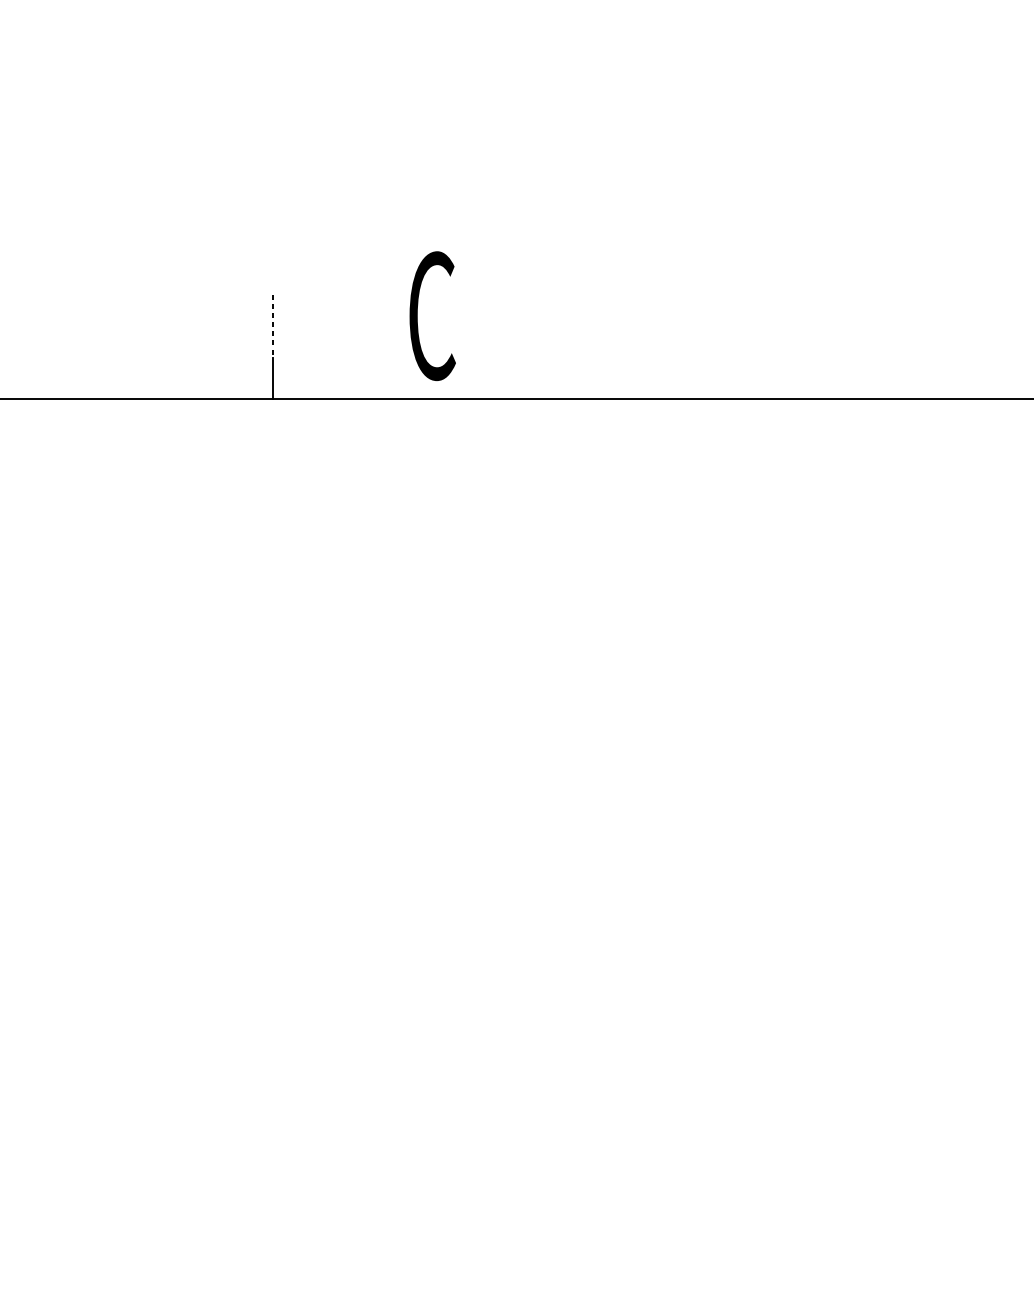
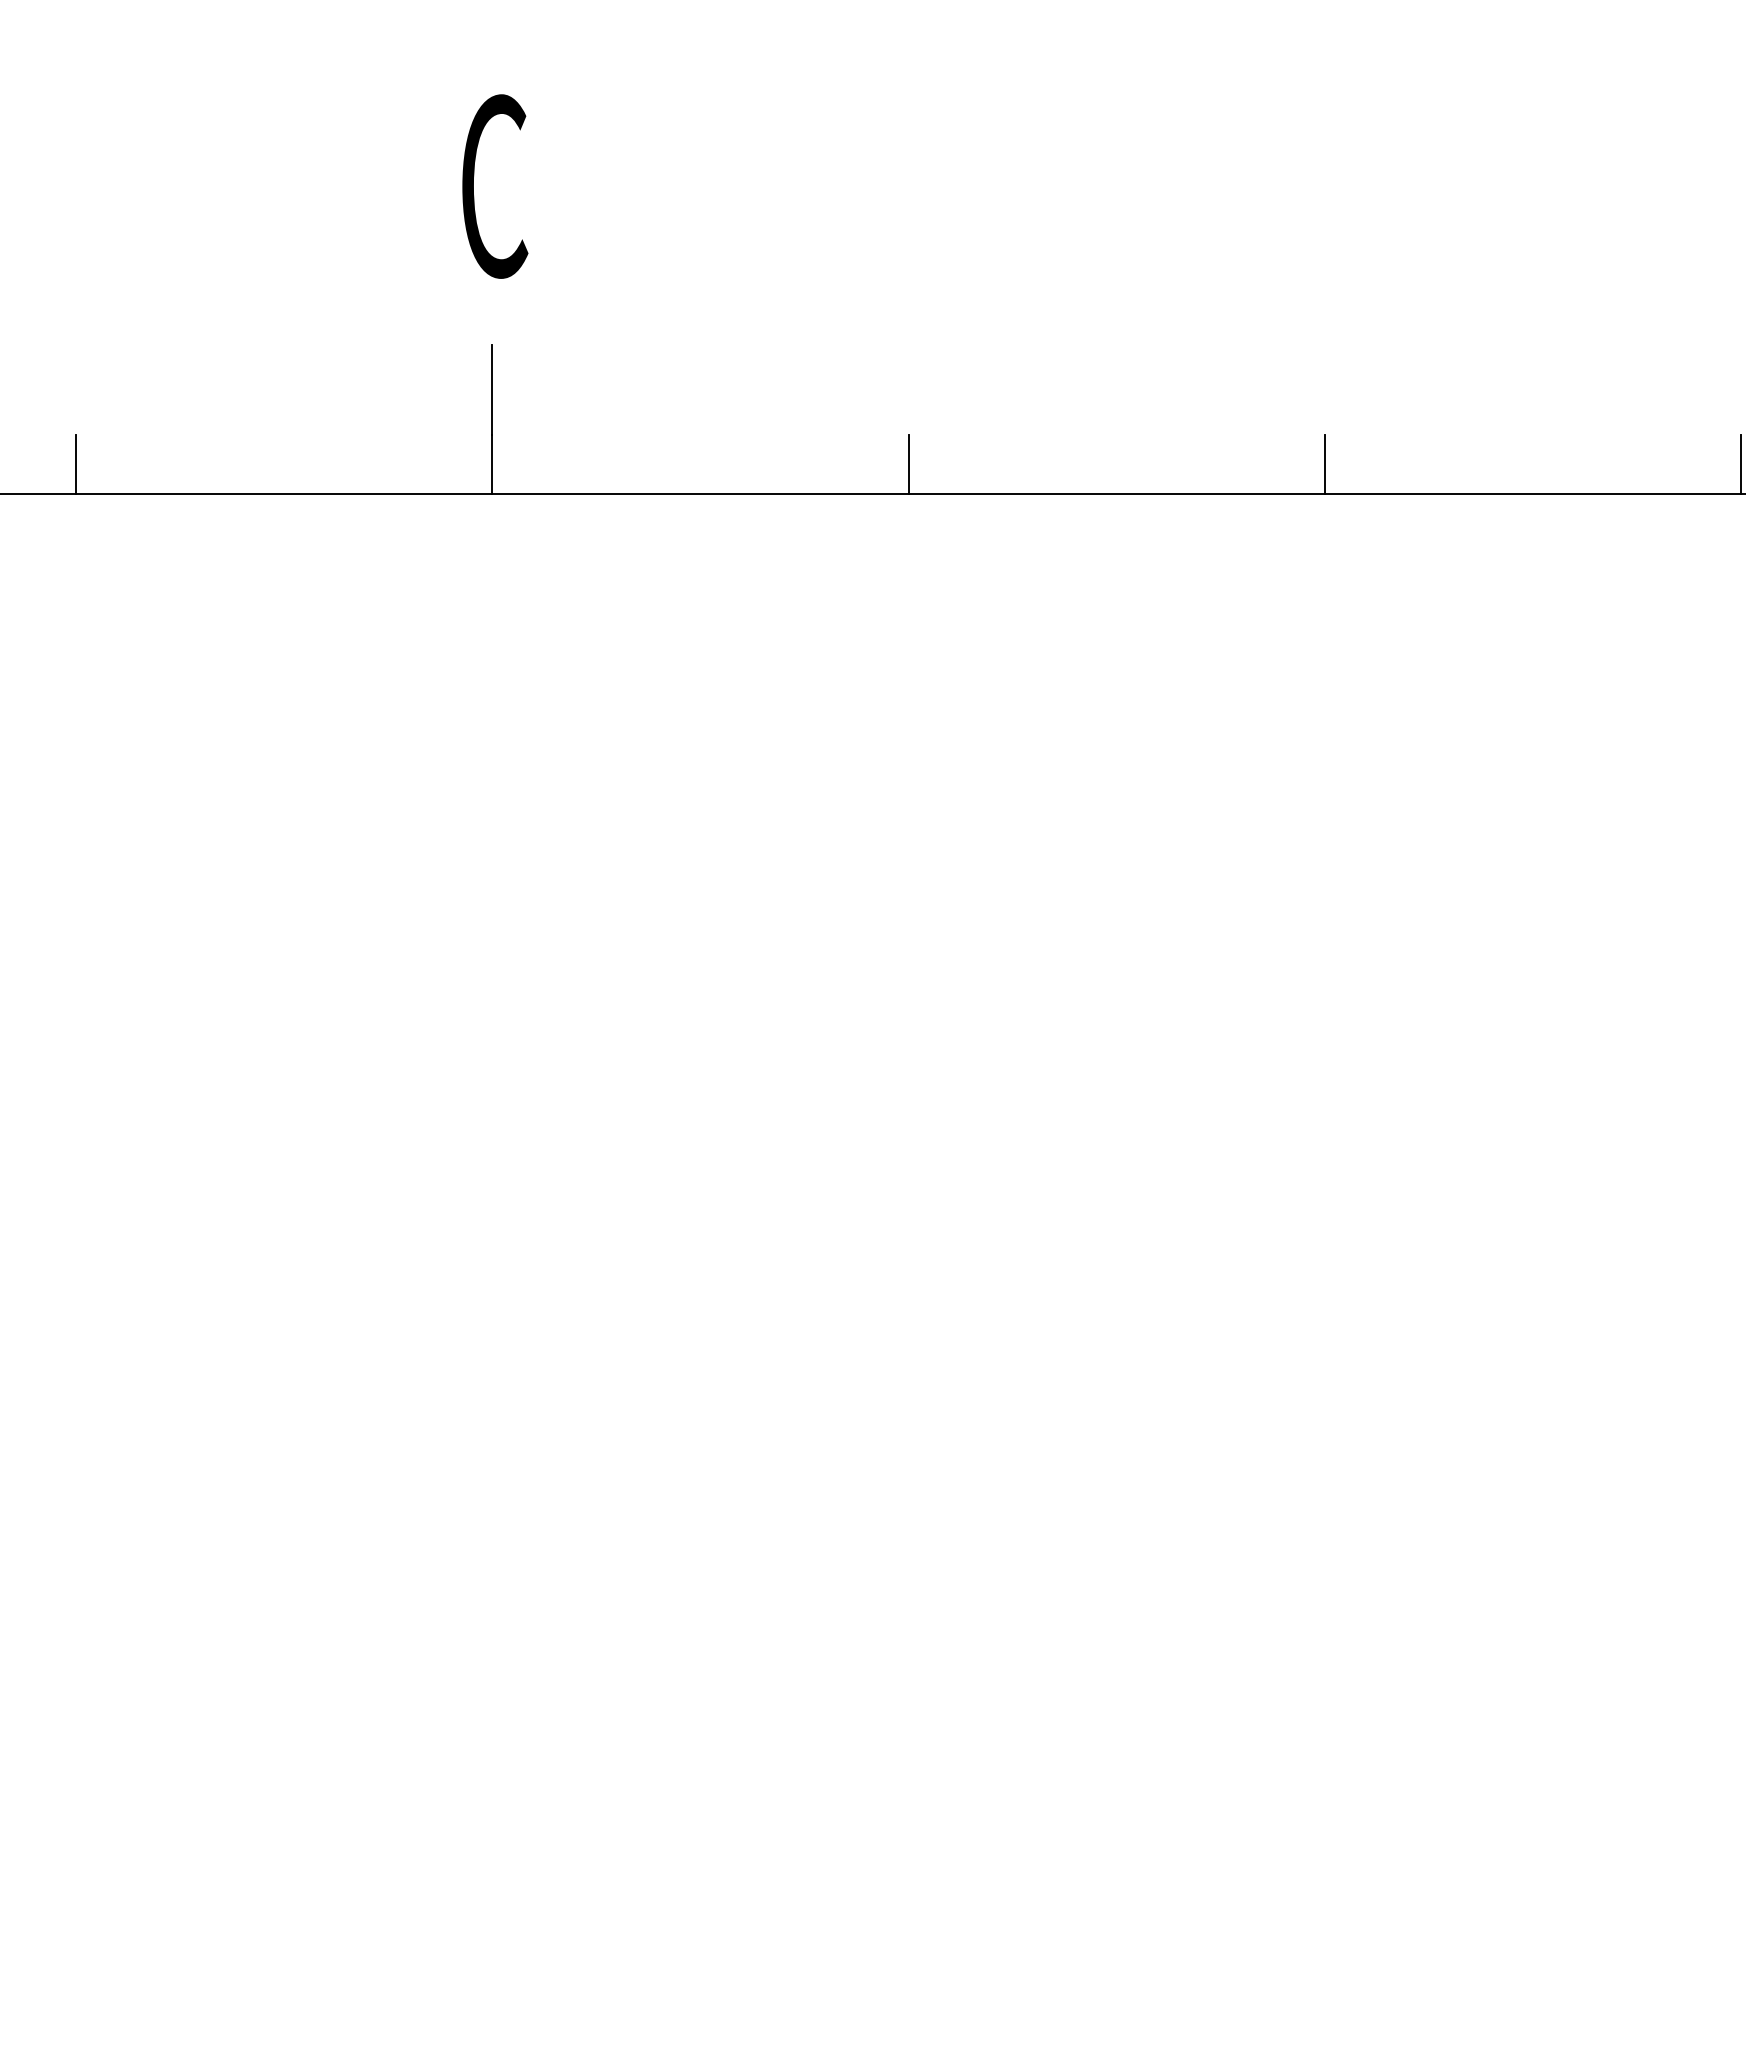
text: (432, 316) -> (495, 186), moved
line: (272, 326) -> (492, 390), dashed -> solid
line: (565, 378) -> (908, 464), added
line: (857, 378) -> (1324, 464), added

